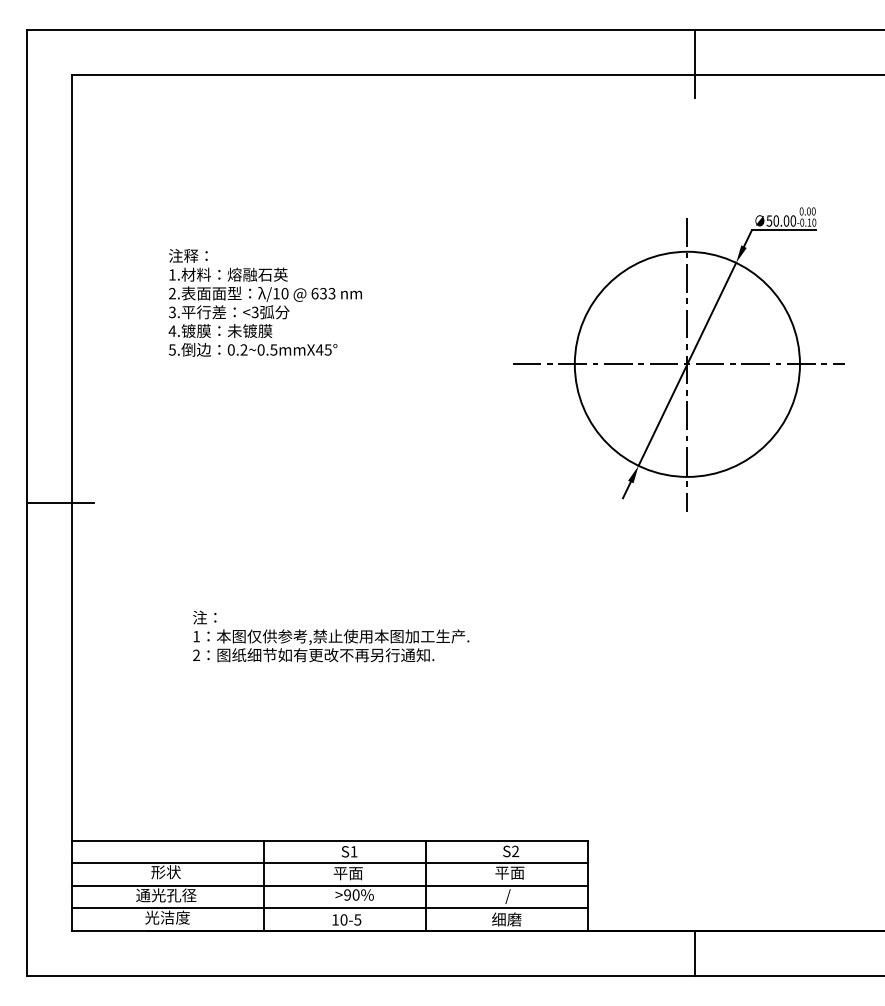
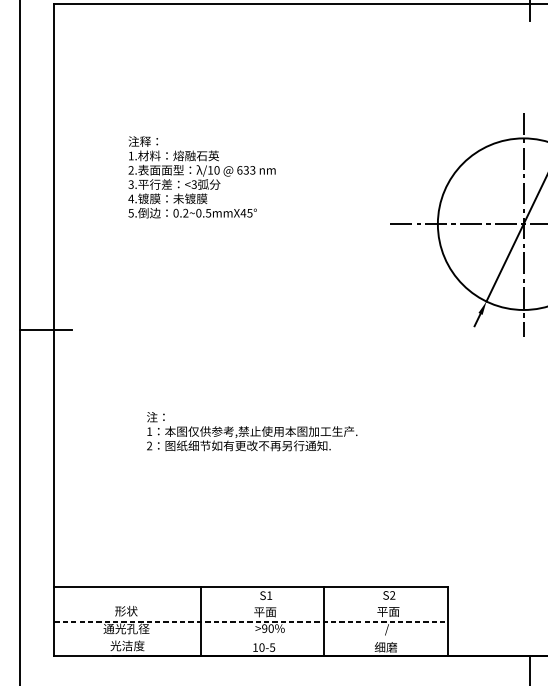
line: (329, 863) -> (250, 604), removed
line: (330, 885) -> (251, 621), solid -> dashed
line: (329, 908) -> (250, 638), removed

